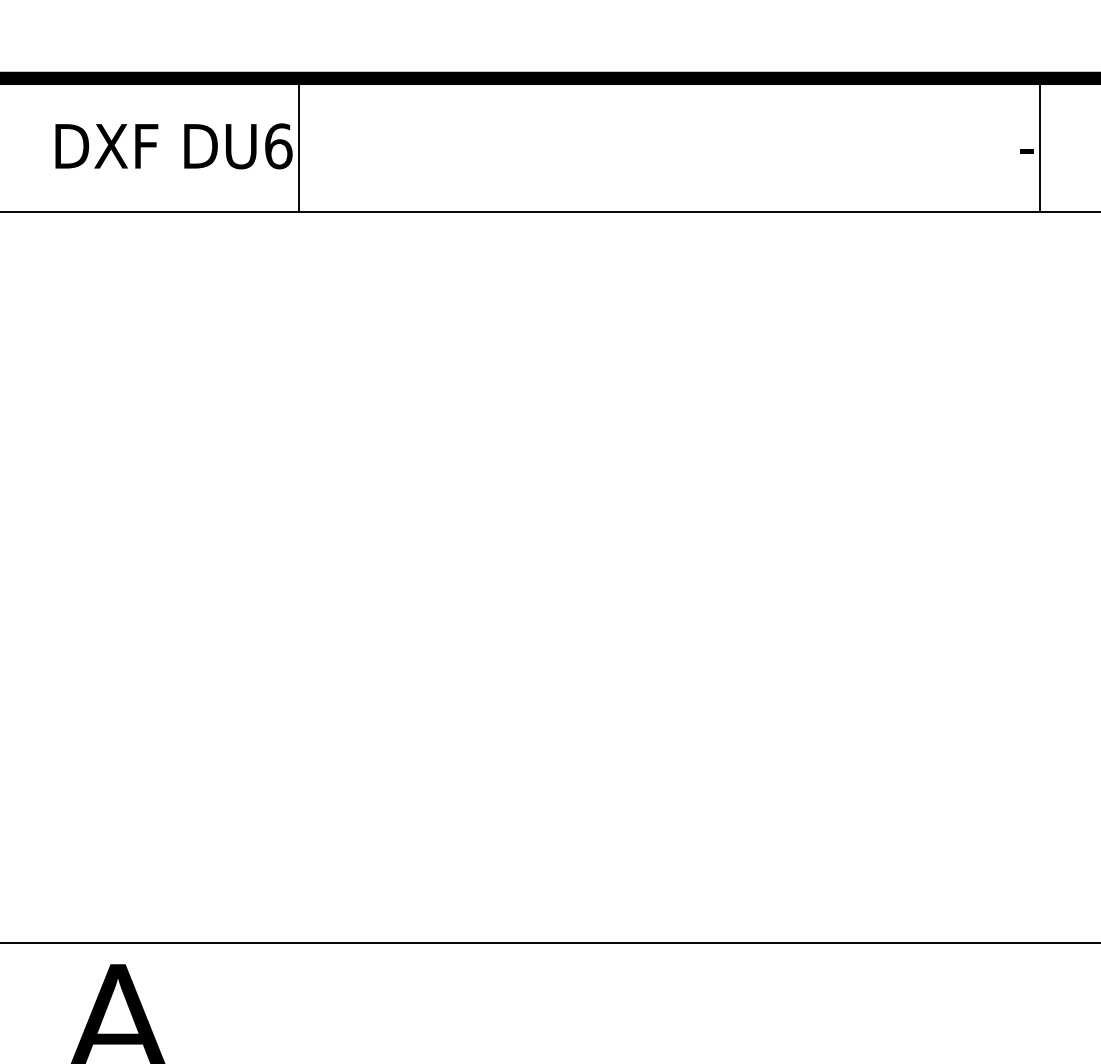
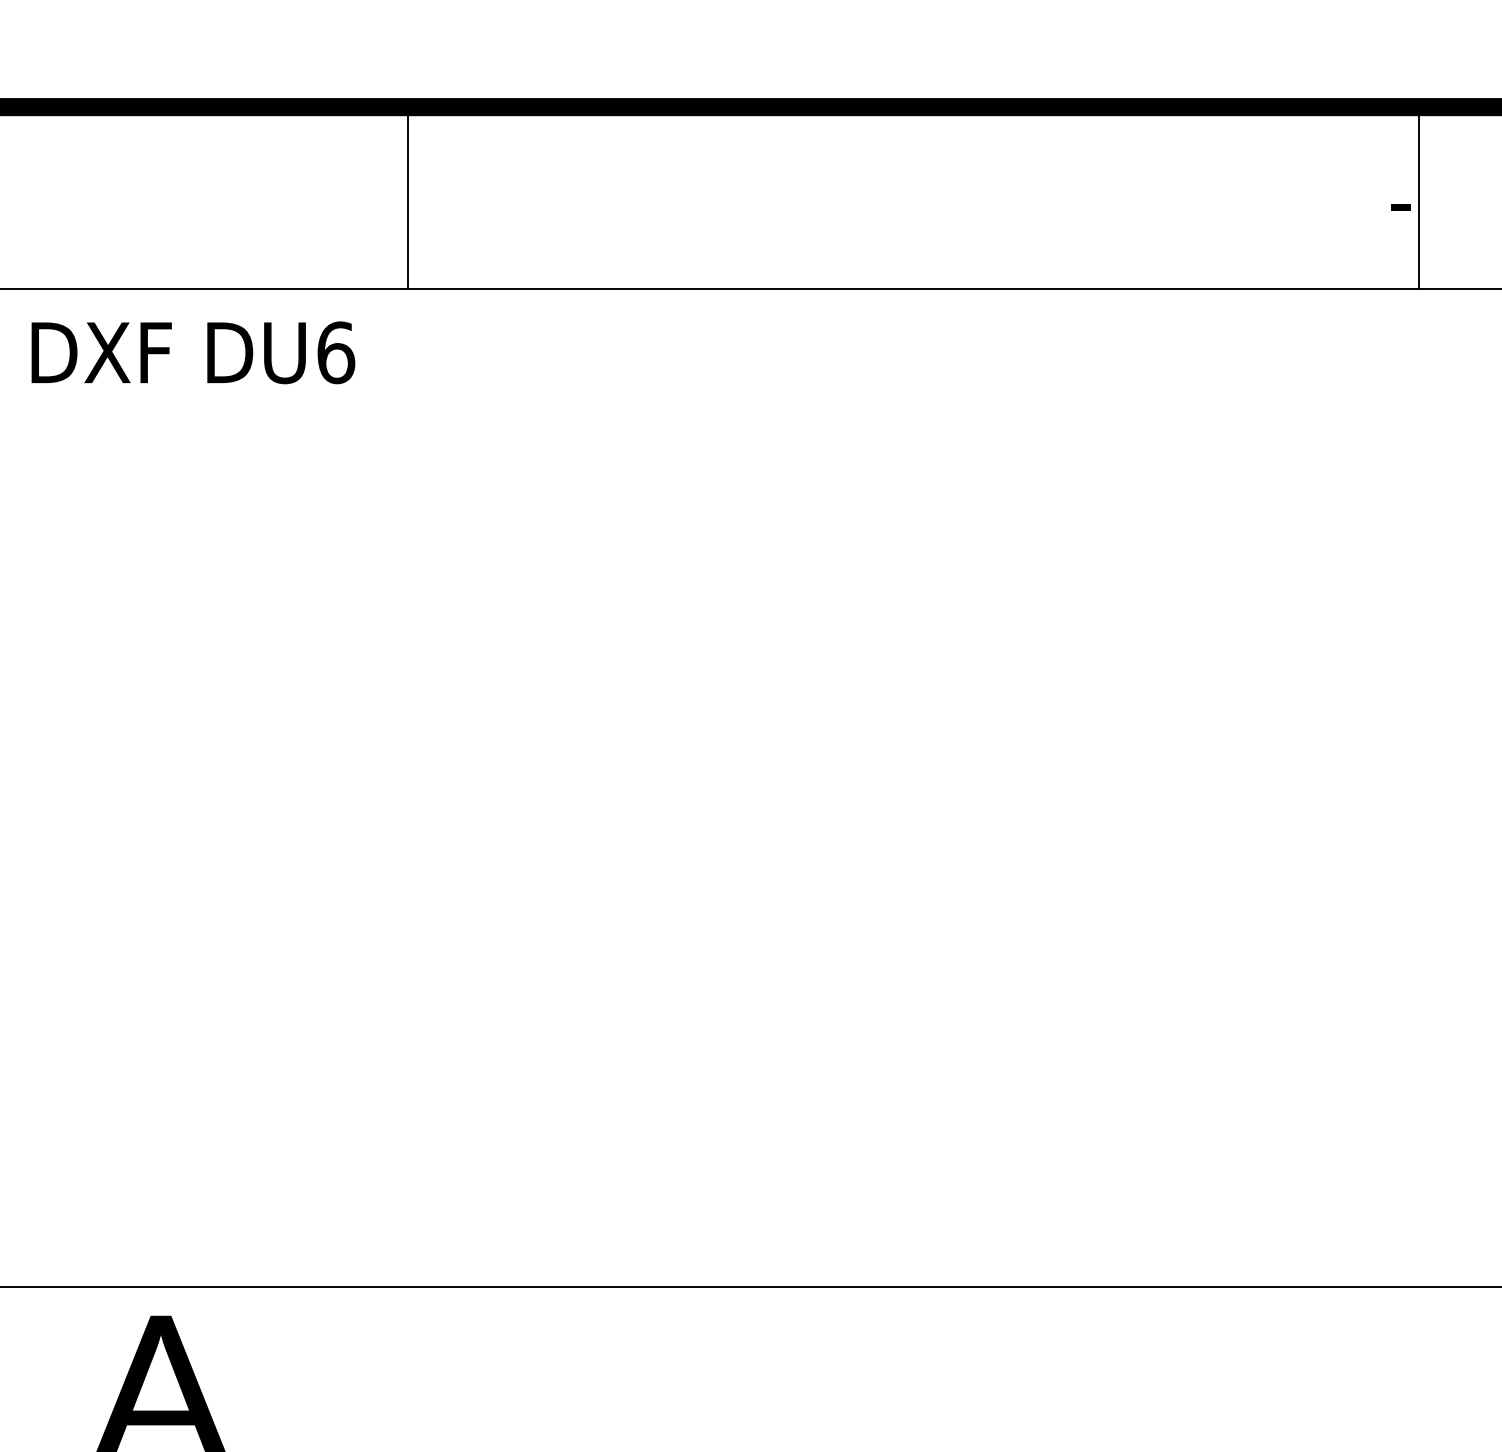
text: (174, 146) -> (193, 352), moved

